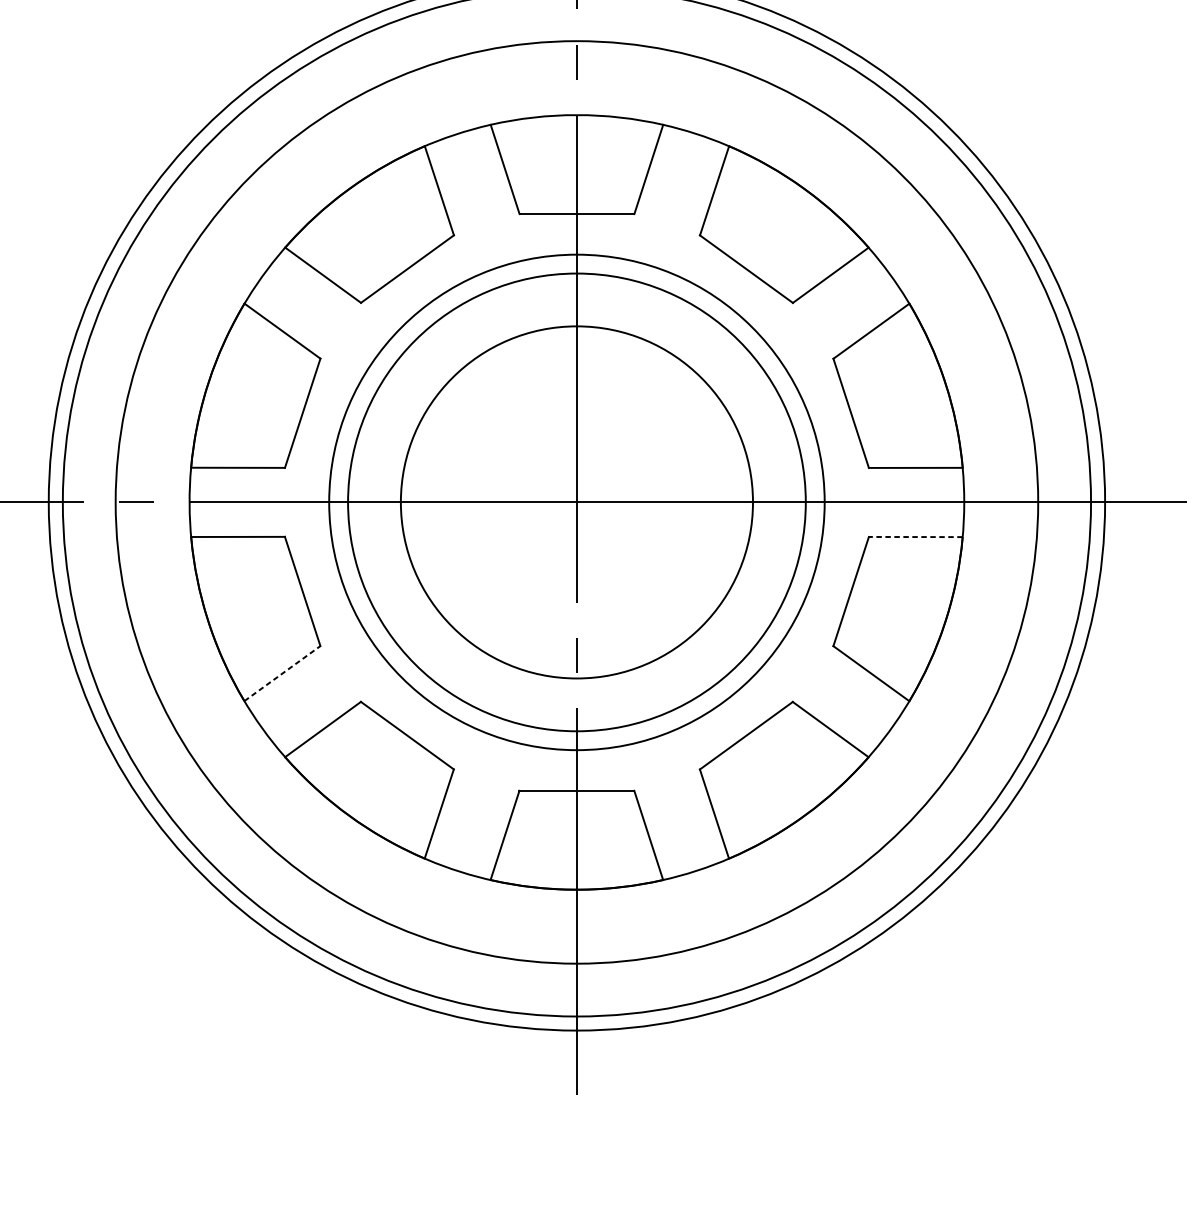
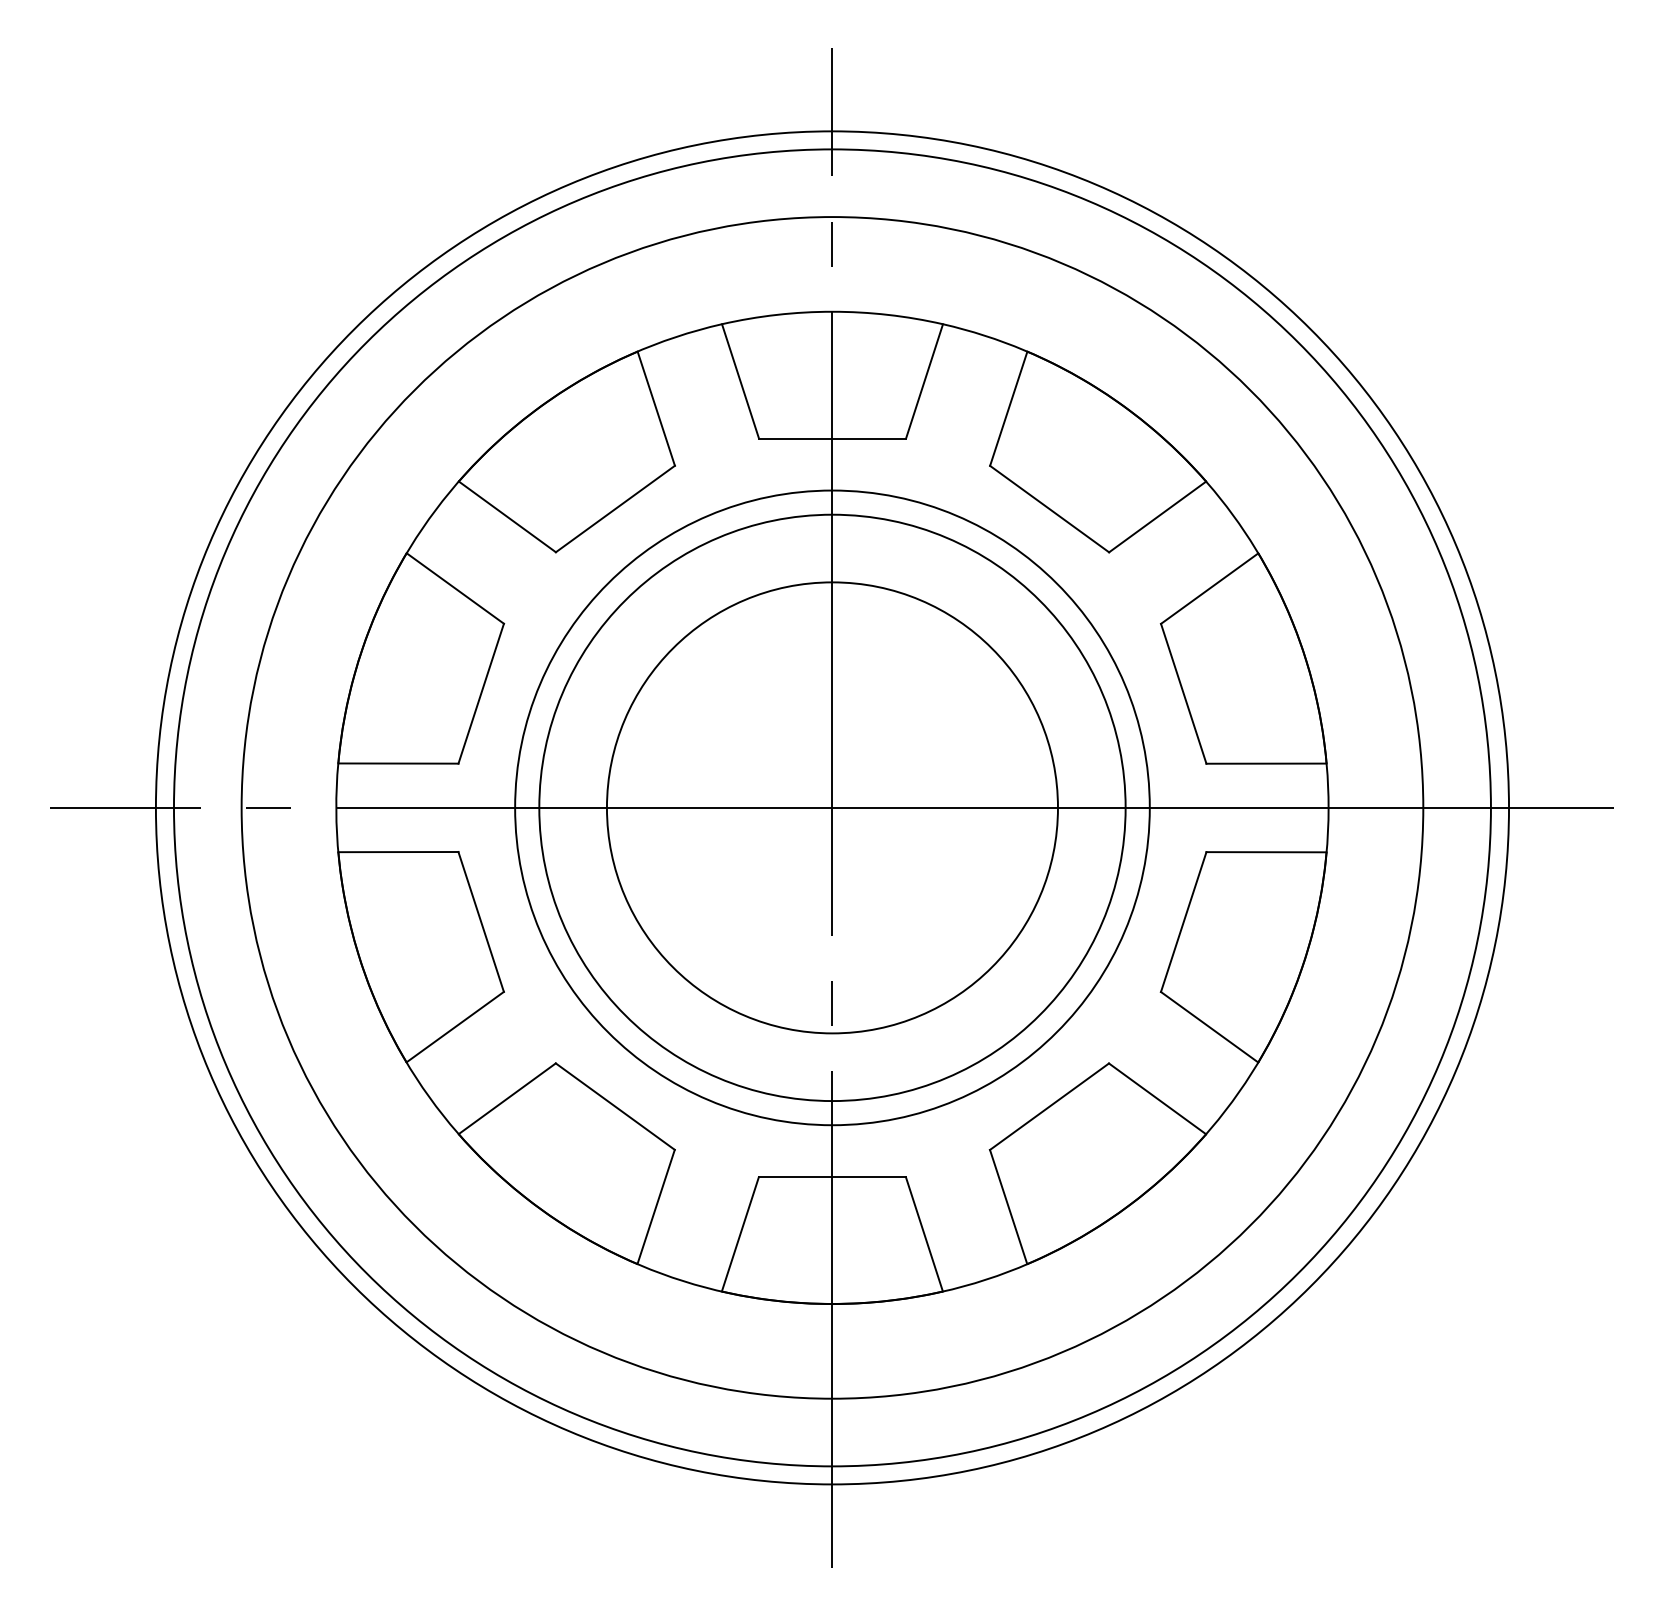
line: (915, 537) -> (1266, 852), dashed -> solid
line: (282, 673) -> (455, 1026), dashed -> solid

